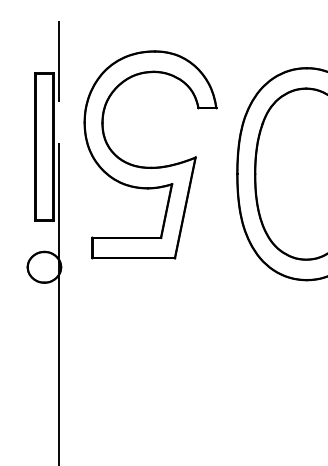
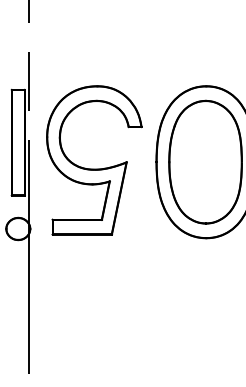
part: (150, 166) -> (94, 168), moved

